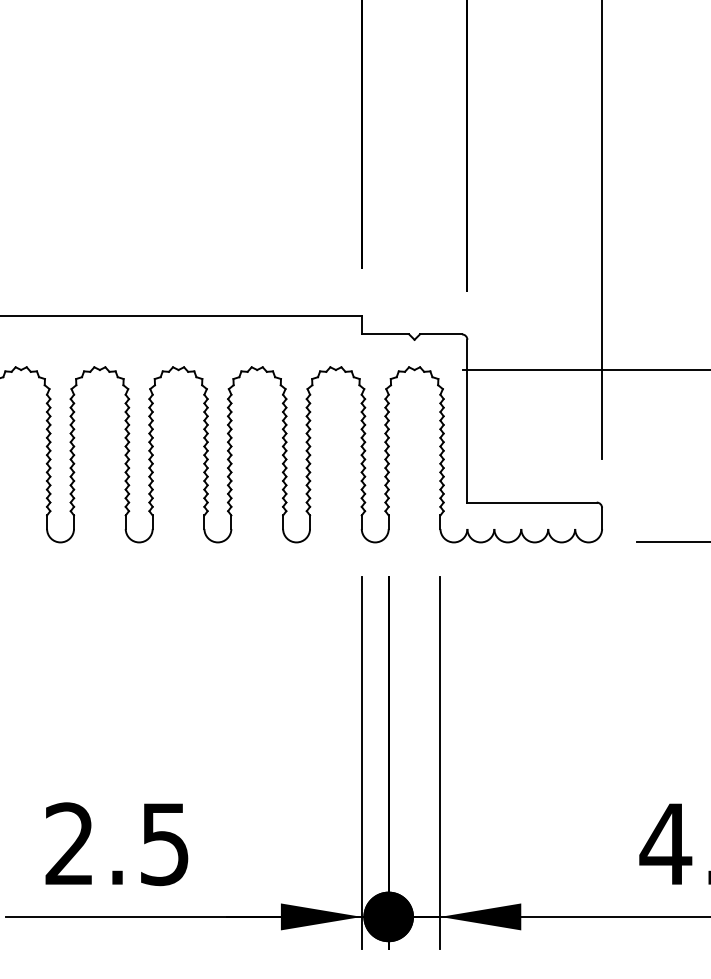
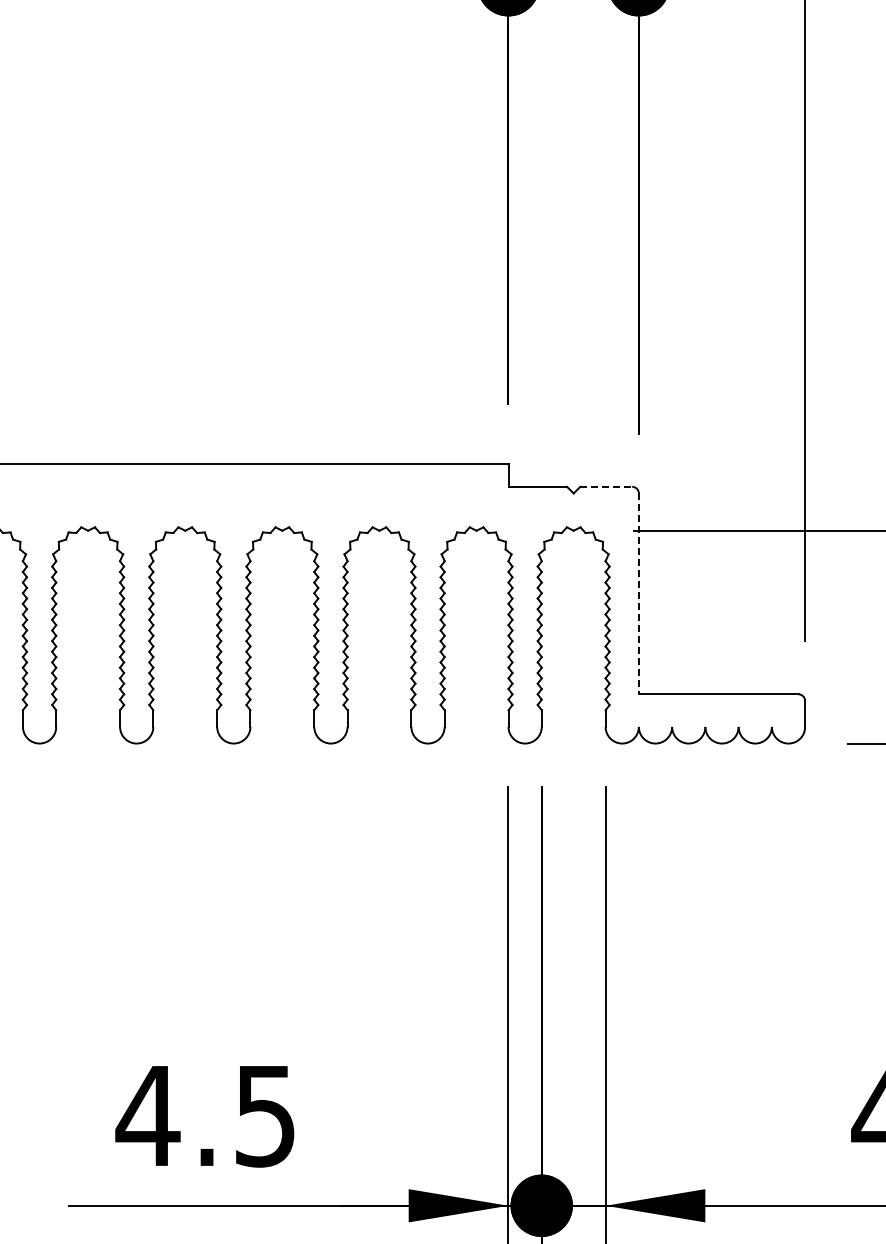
line: (441, 334) -> (606, 486), solid -> dashed
line: (467, 421) -> (638, 594), solid -> dashed
text: (69, 842) -> (147, 1114), 2.5 -> 4.5

